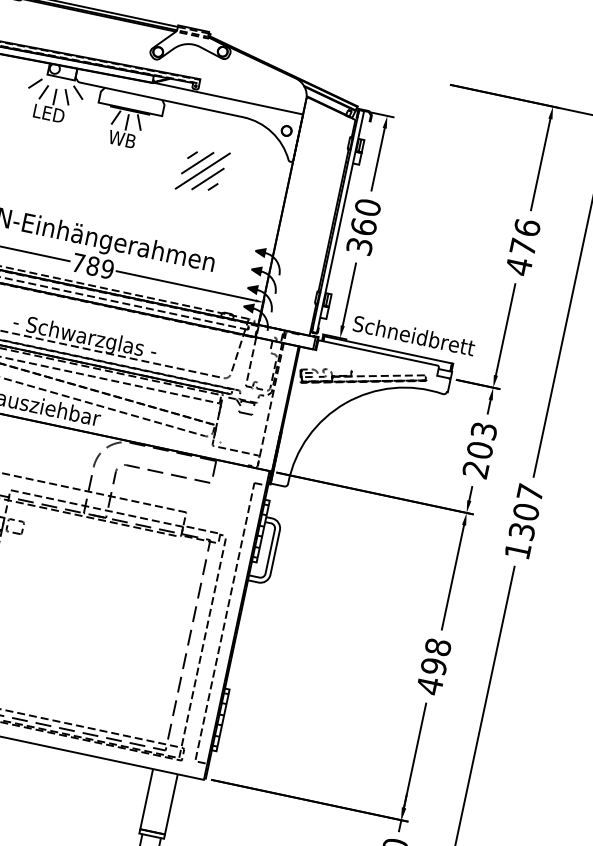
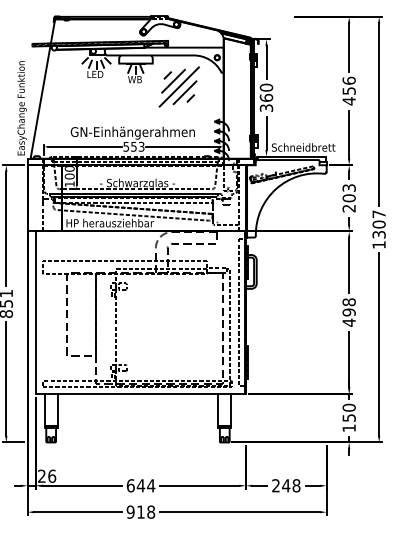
part: (201, 169) -> (178, 86), size x1.67
text: (522, 245) -> (348, 90), 476 -> 456
text: (92, 265) -> (133, 146), 789 -> 553

